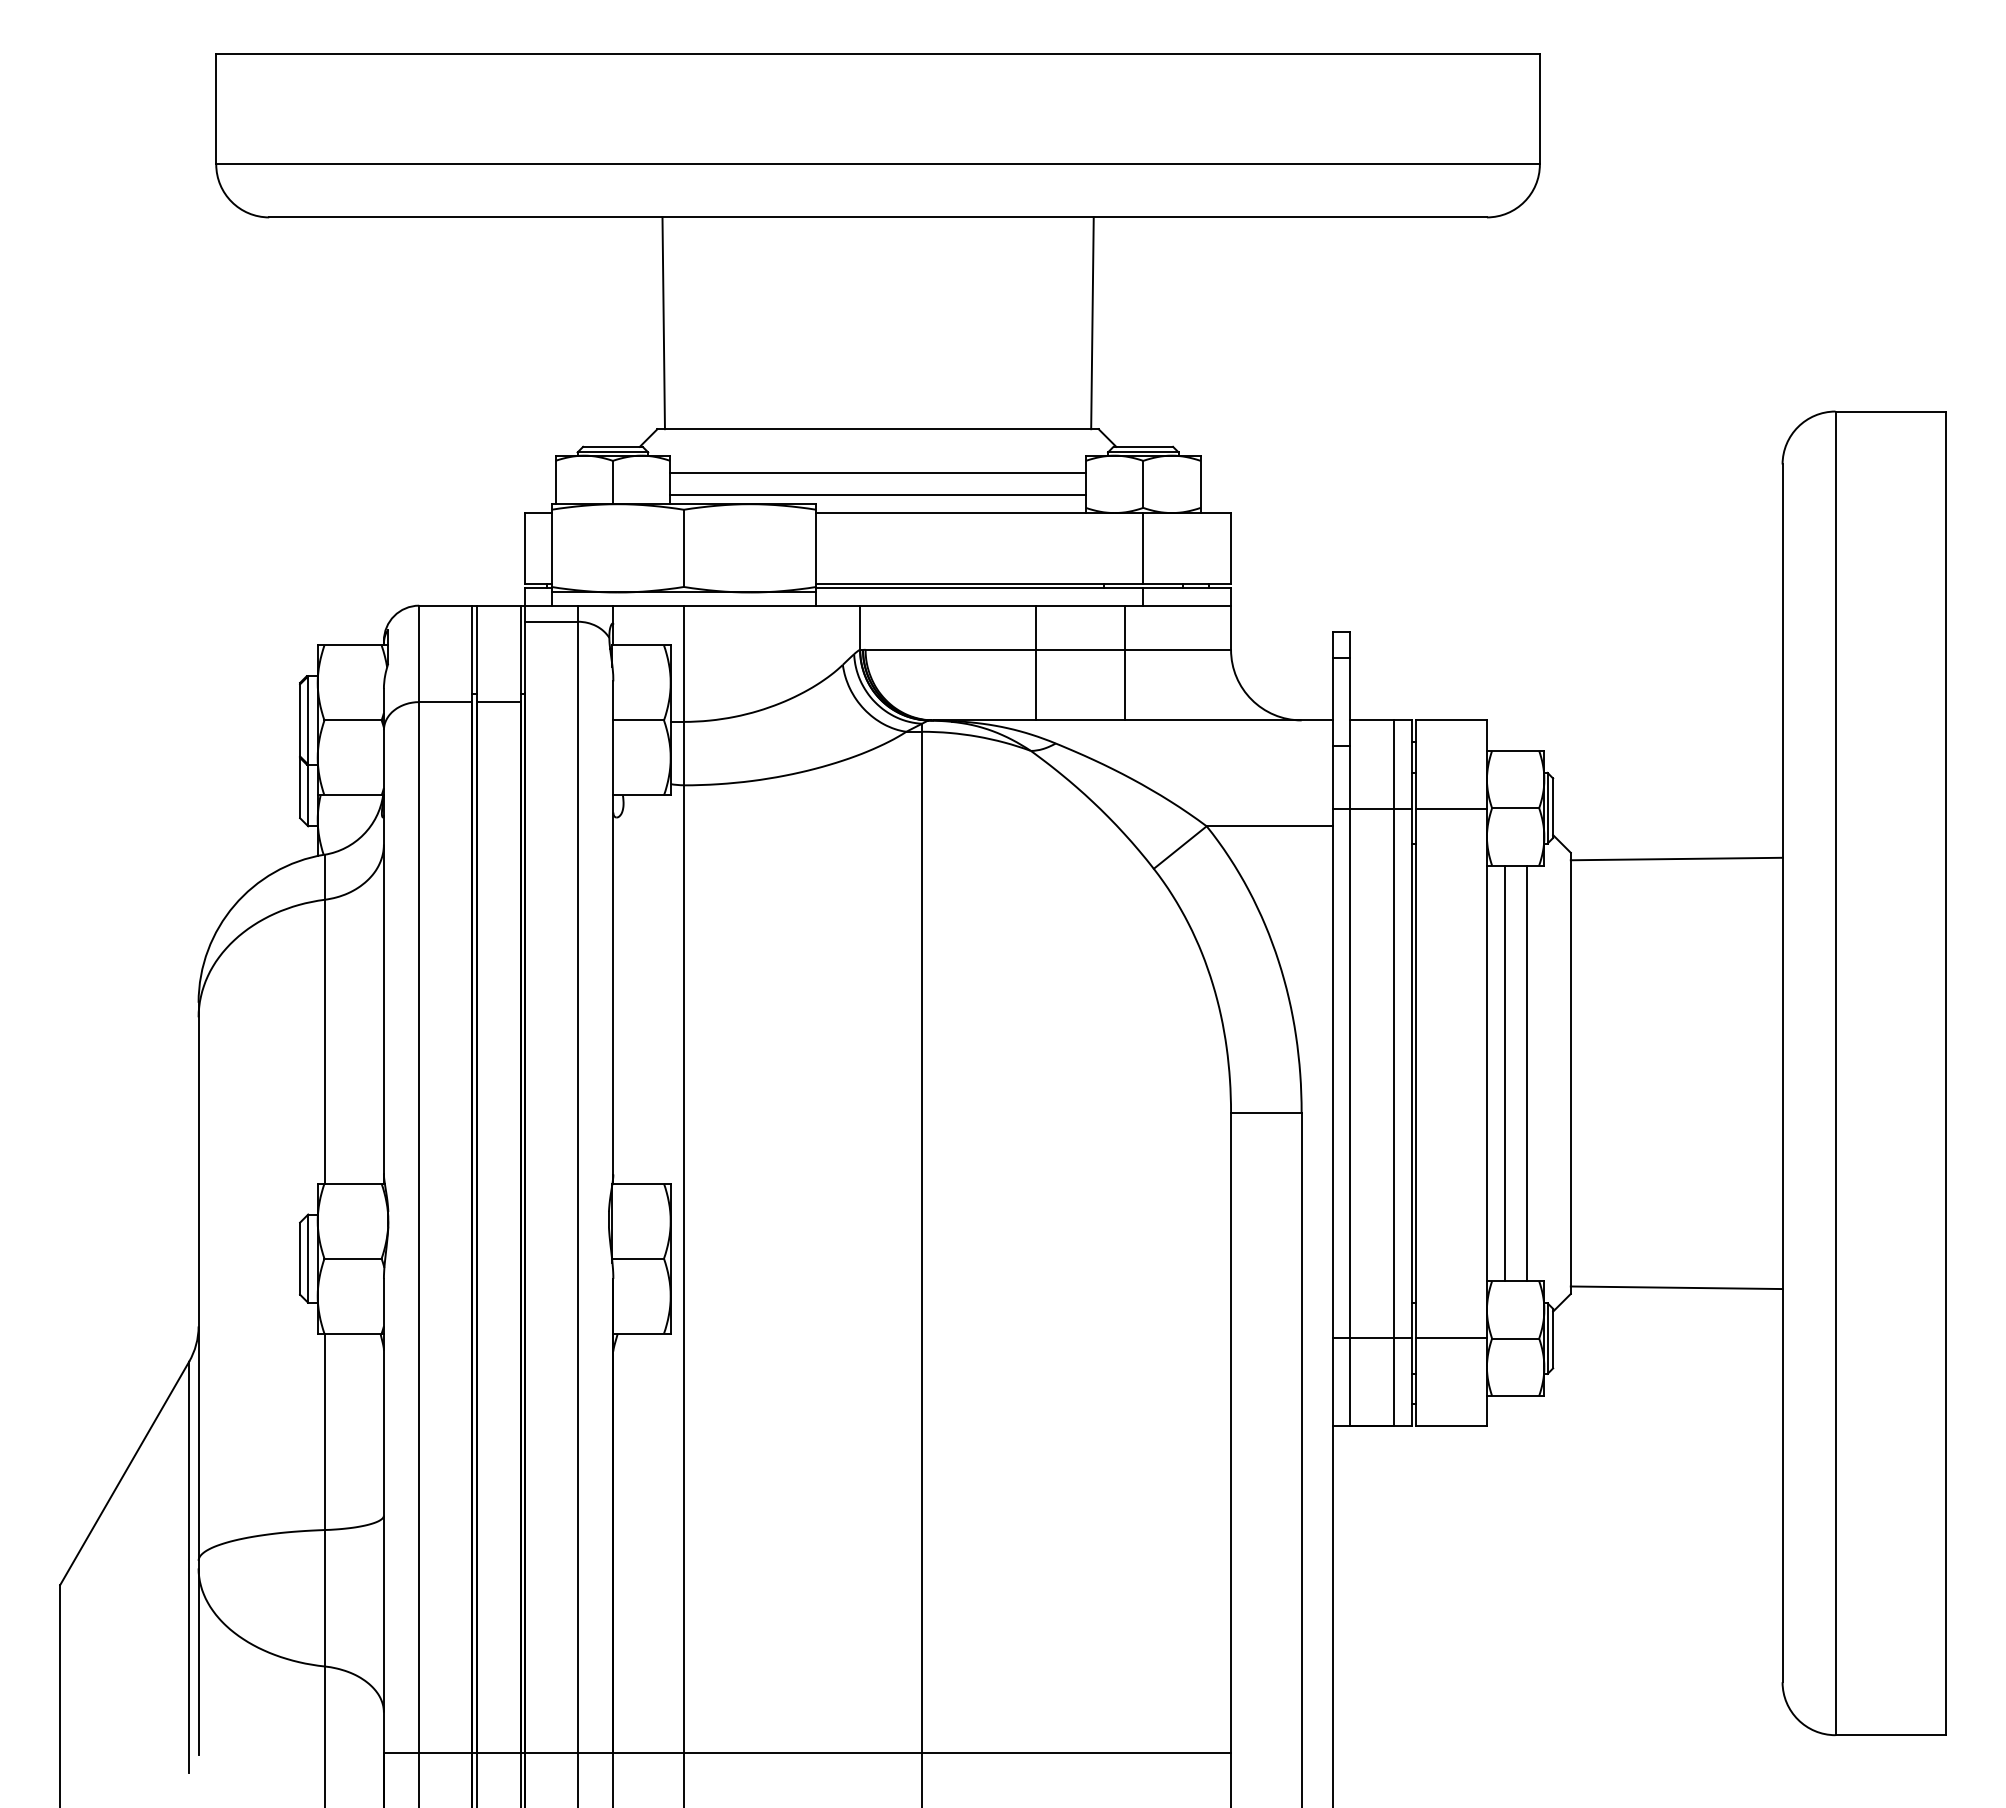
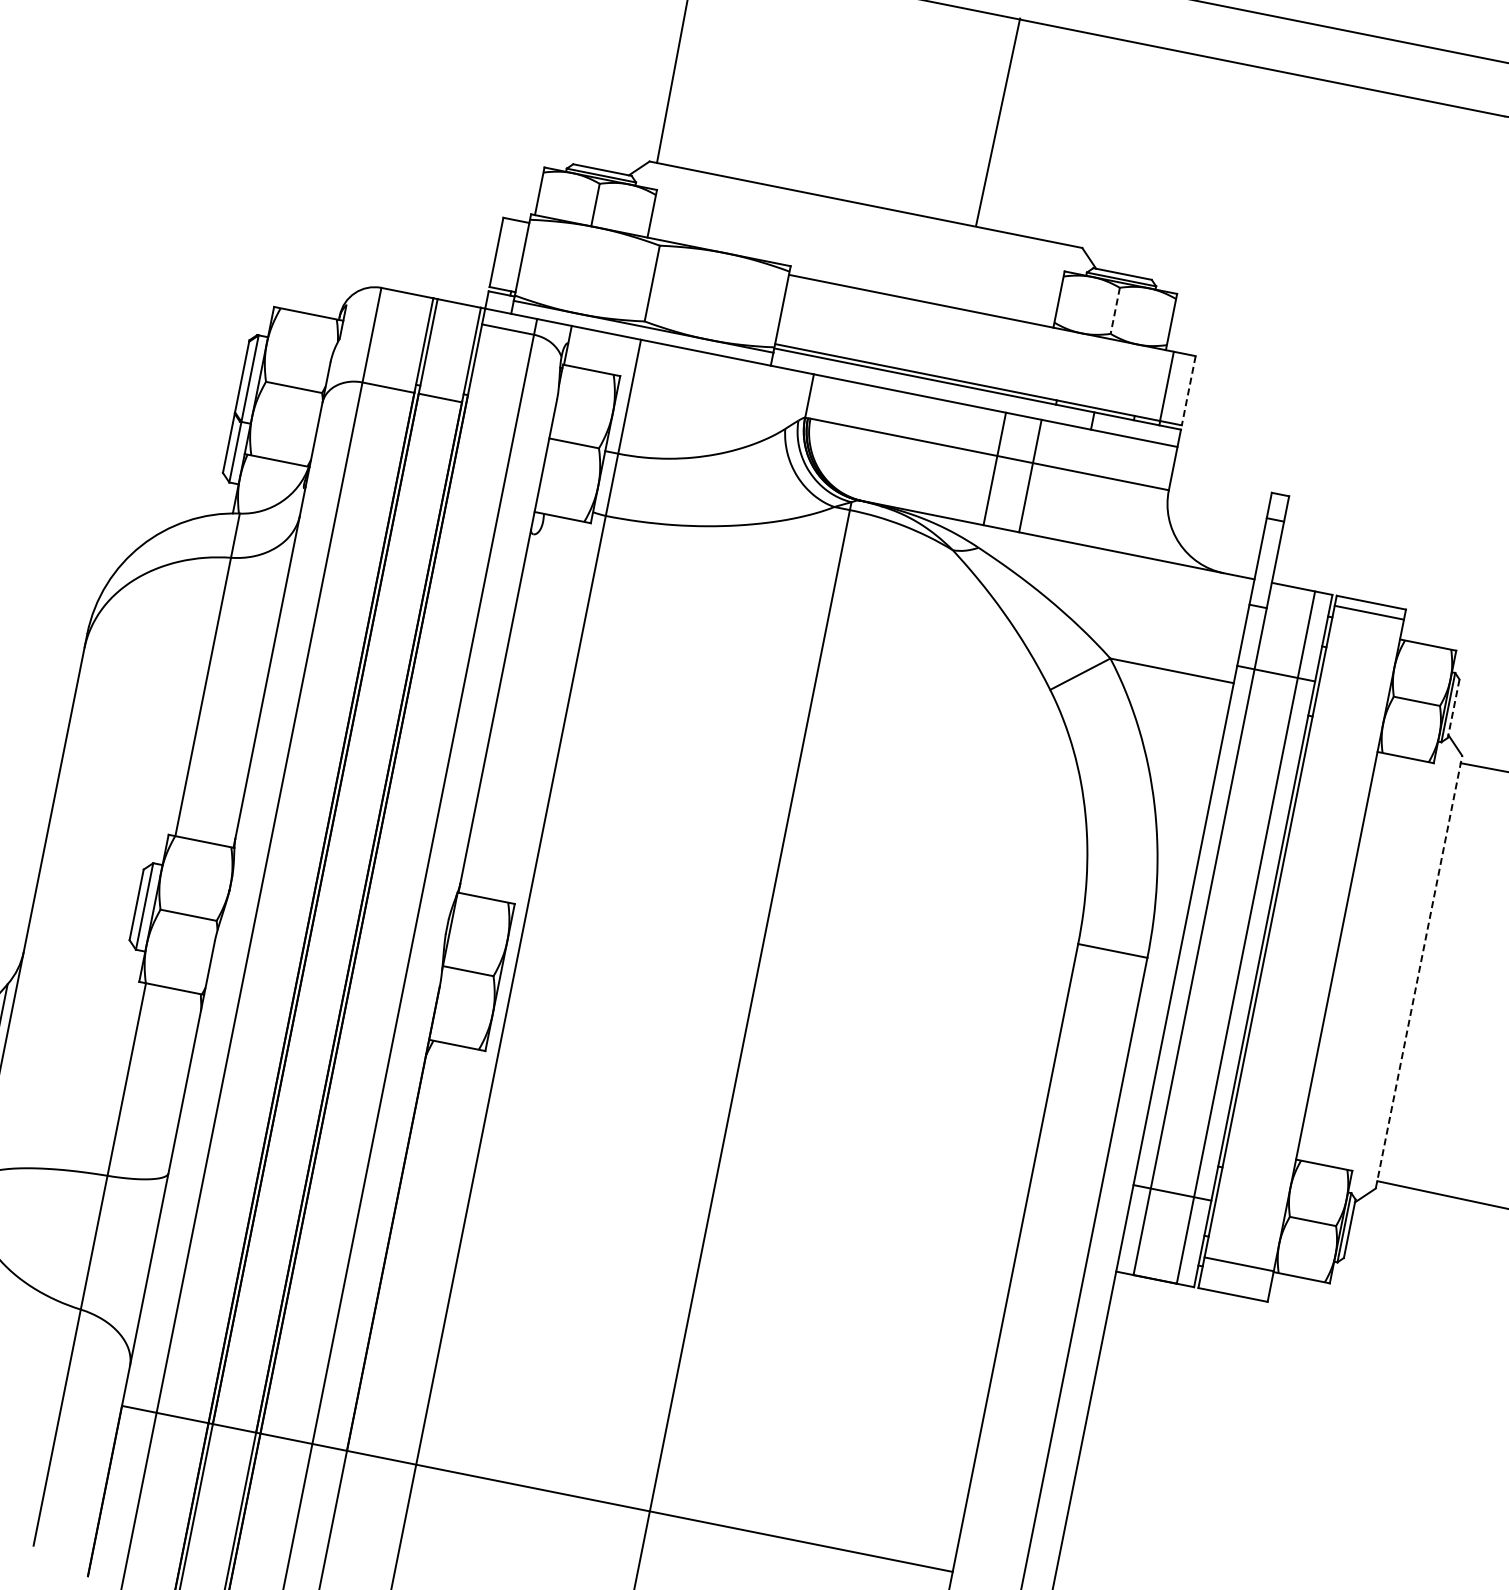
line: (1092, 323) -> (998, 122), moved
line: (877, 473) -> (856, 248), removed
line: (1143, 484) -> (1115, 310), solid -> dashed
line: (877, 495) -> (852, 269), removed
line: (1142, 548) -> (1166, 386), moved
line: (1231, 548) -> (1189, 390), solid -> dashed
line: (1036, 662) -> (1030, 475), moved
line: (1125, 662) -> (995, 468), moved
line: (1451, 808) -> (1369, 612), moved
line: (1553, 808) -> (1453, 709), solid -> dashed
line: (1504, 1073) -> (1354, 959), removed
line: (1526, 1073) -> (1375, 963), removed
line: (1570, 1073) -> (1418, 972), solid -> dashed
line: (1451, 1338) -> (1238, 1264), moved

